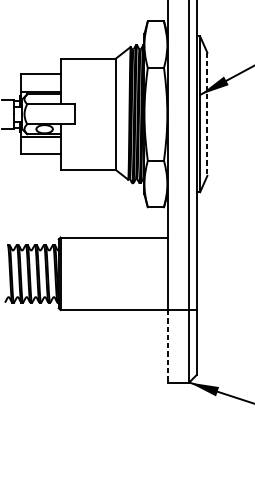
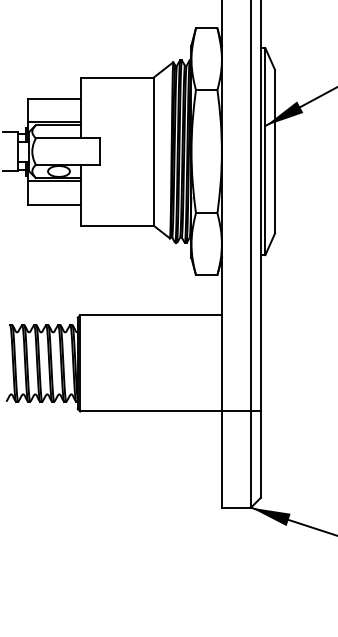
line: (207, 114) -> (275, 151), dashed -> solid
line: (167, 346) -> (222, 460), dashed -> solid

